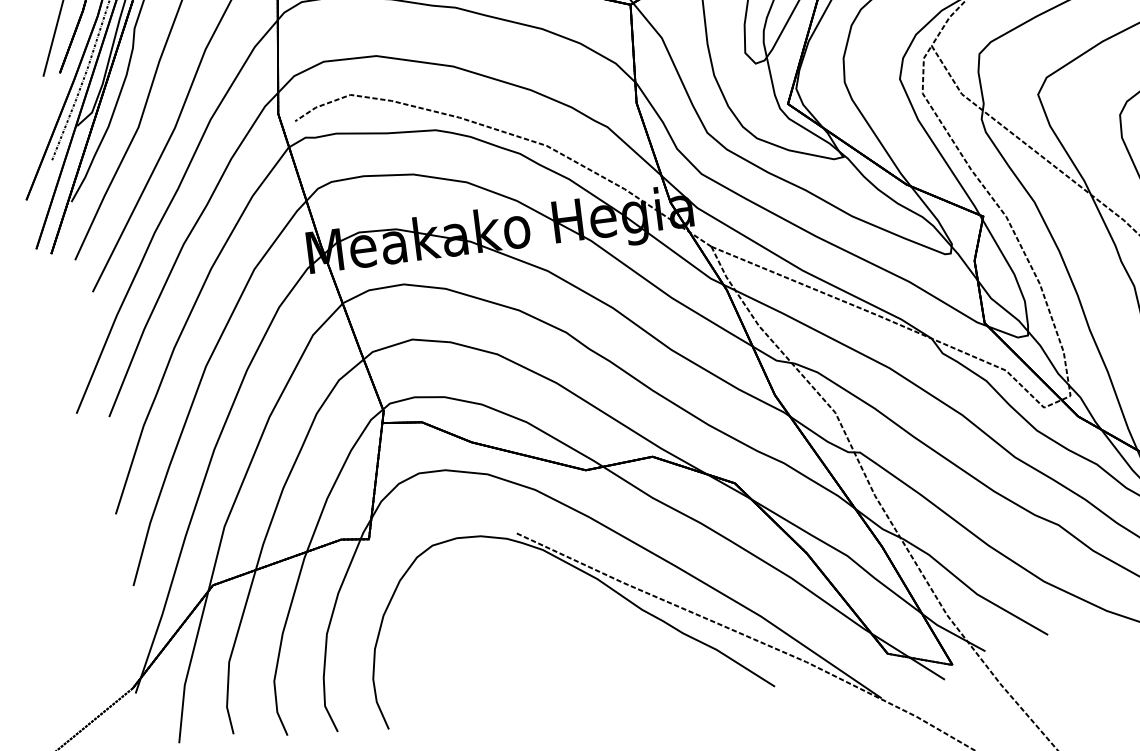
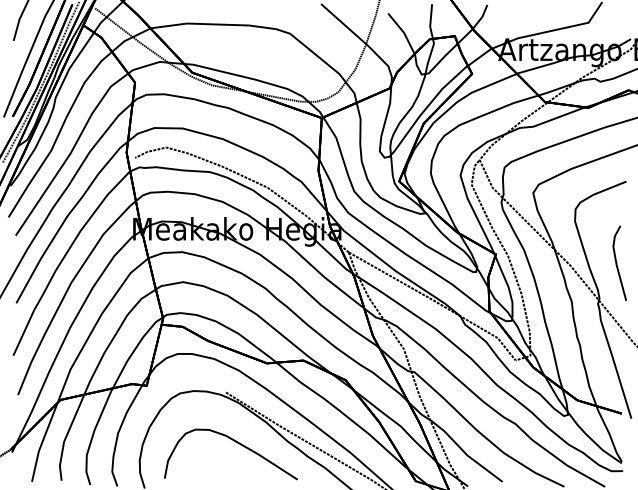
part: (545, 623) -> (235, 442), added

